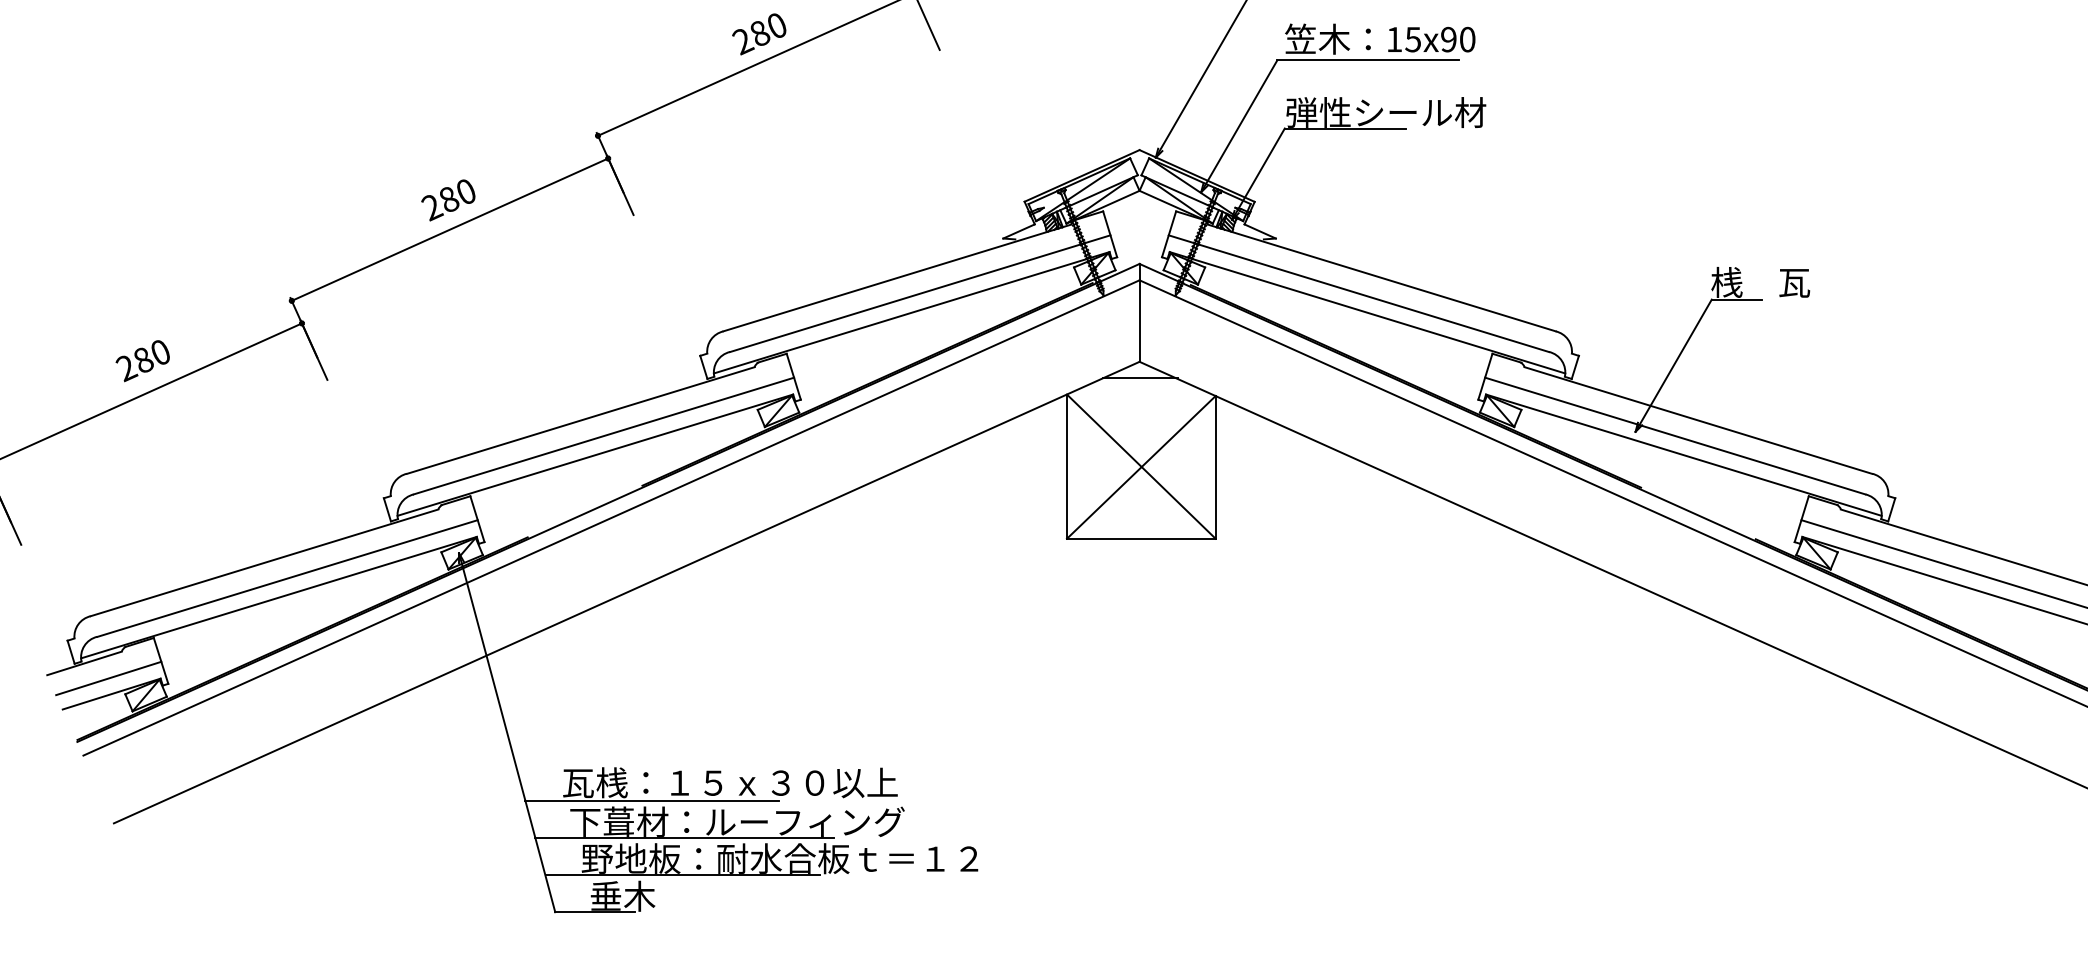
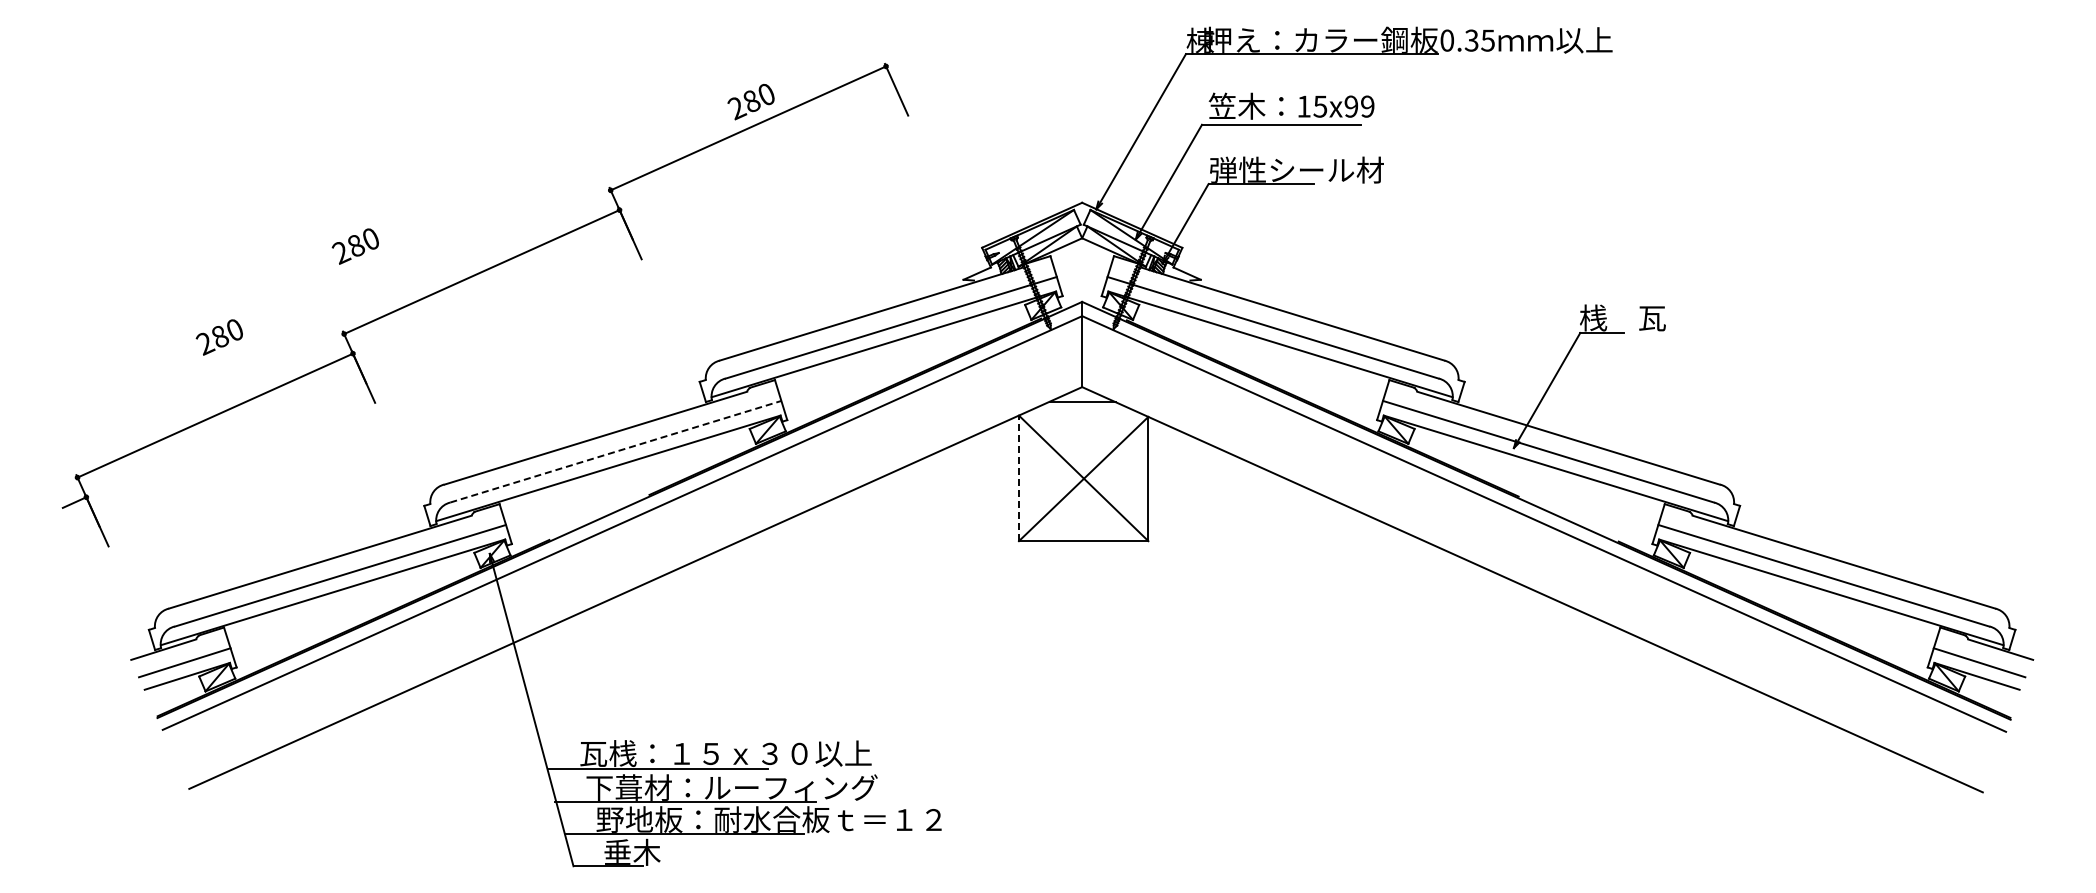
text: (1467, 39) -> (1367, 106), 15x90 -> 15x99
text: (447, 200) -> (354, 246), moved
text: (141, 361) -> (218, 337), moved
line: (604, 435) -> (616, 451), solid -> dashed
line: (1066, 466) -> (1018, 478), solid -> dashed

